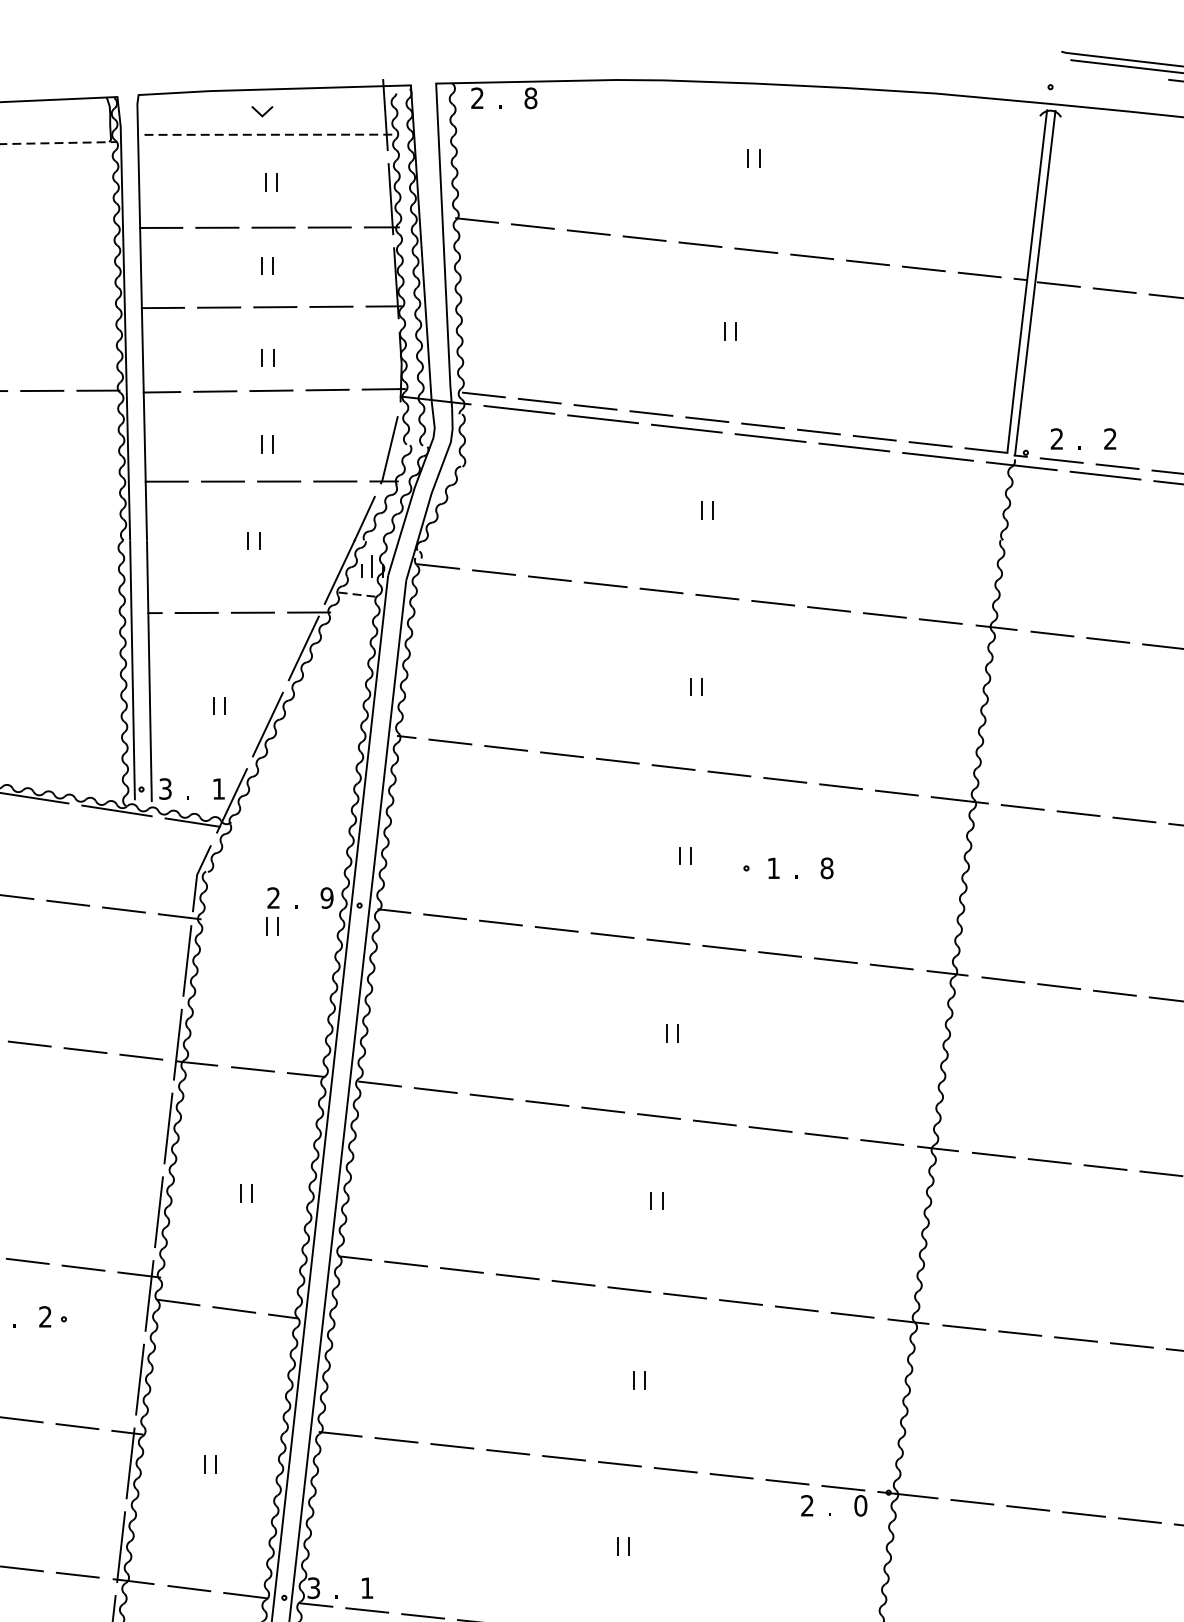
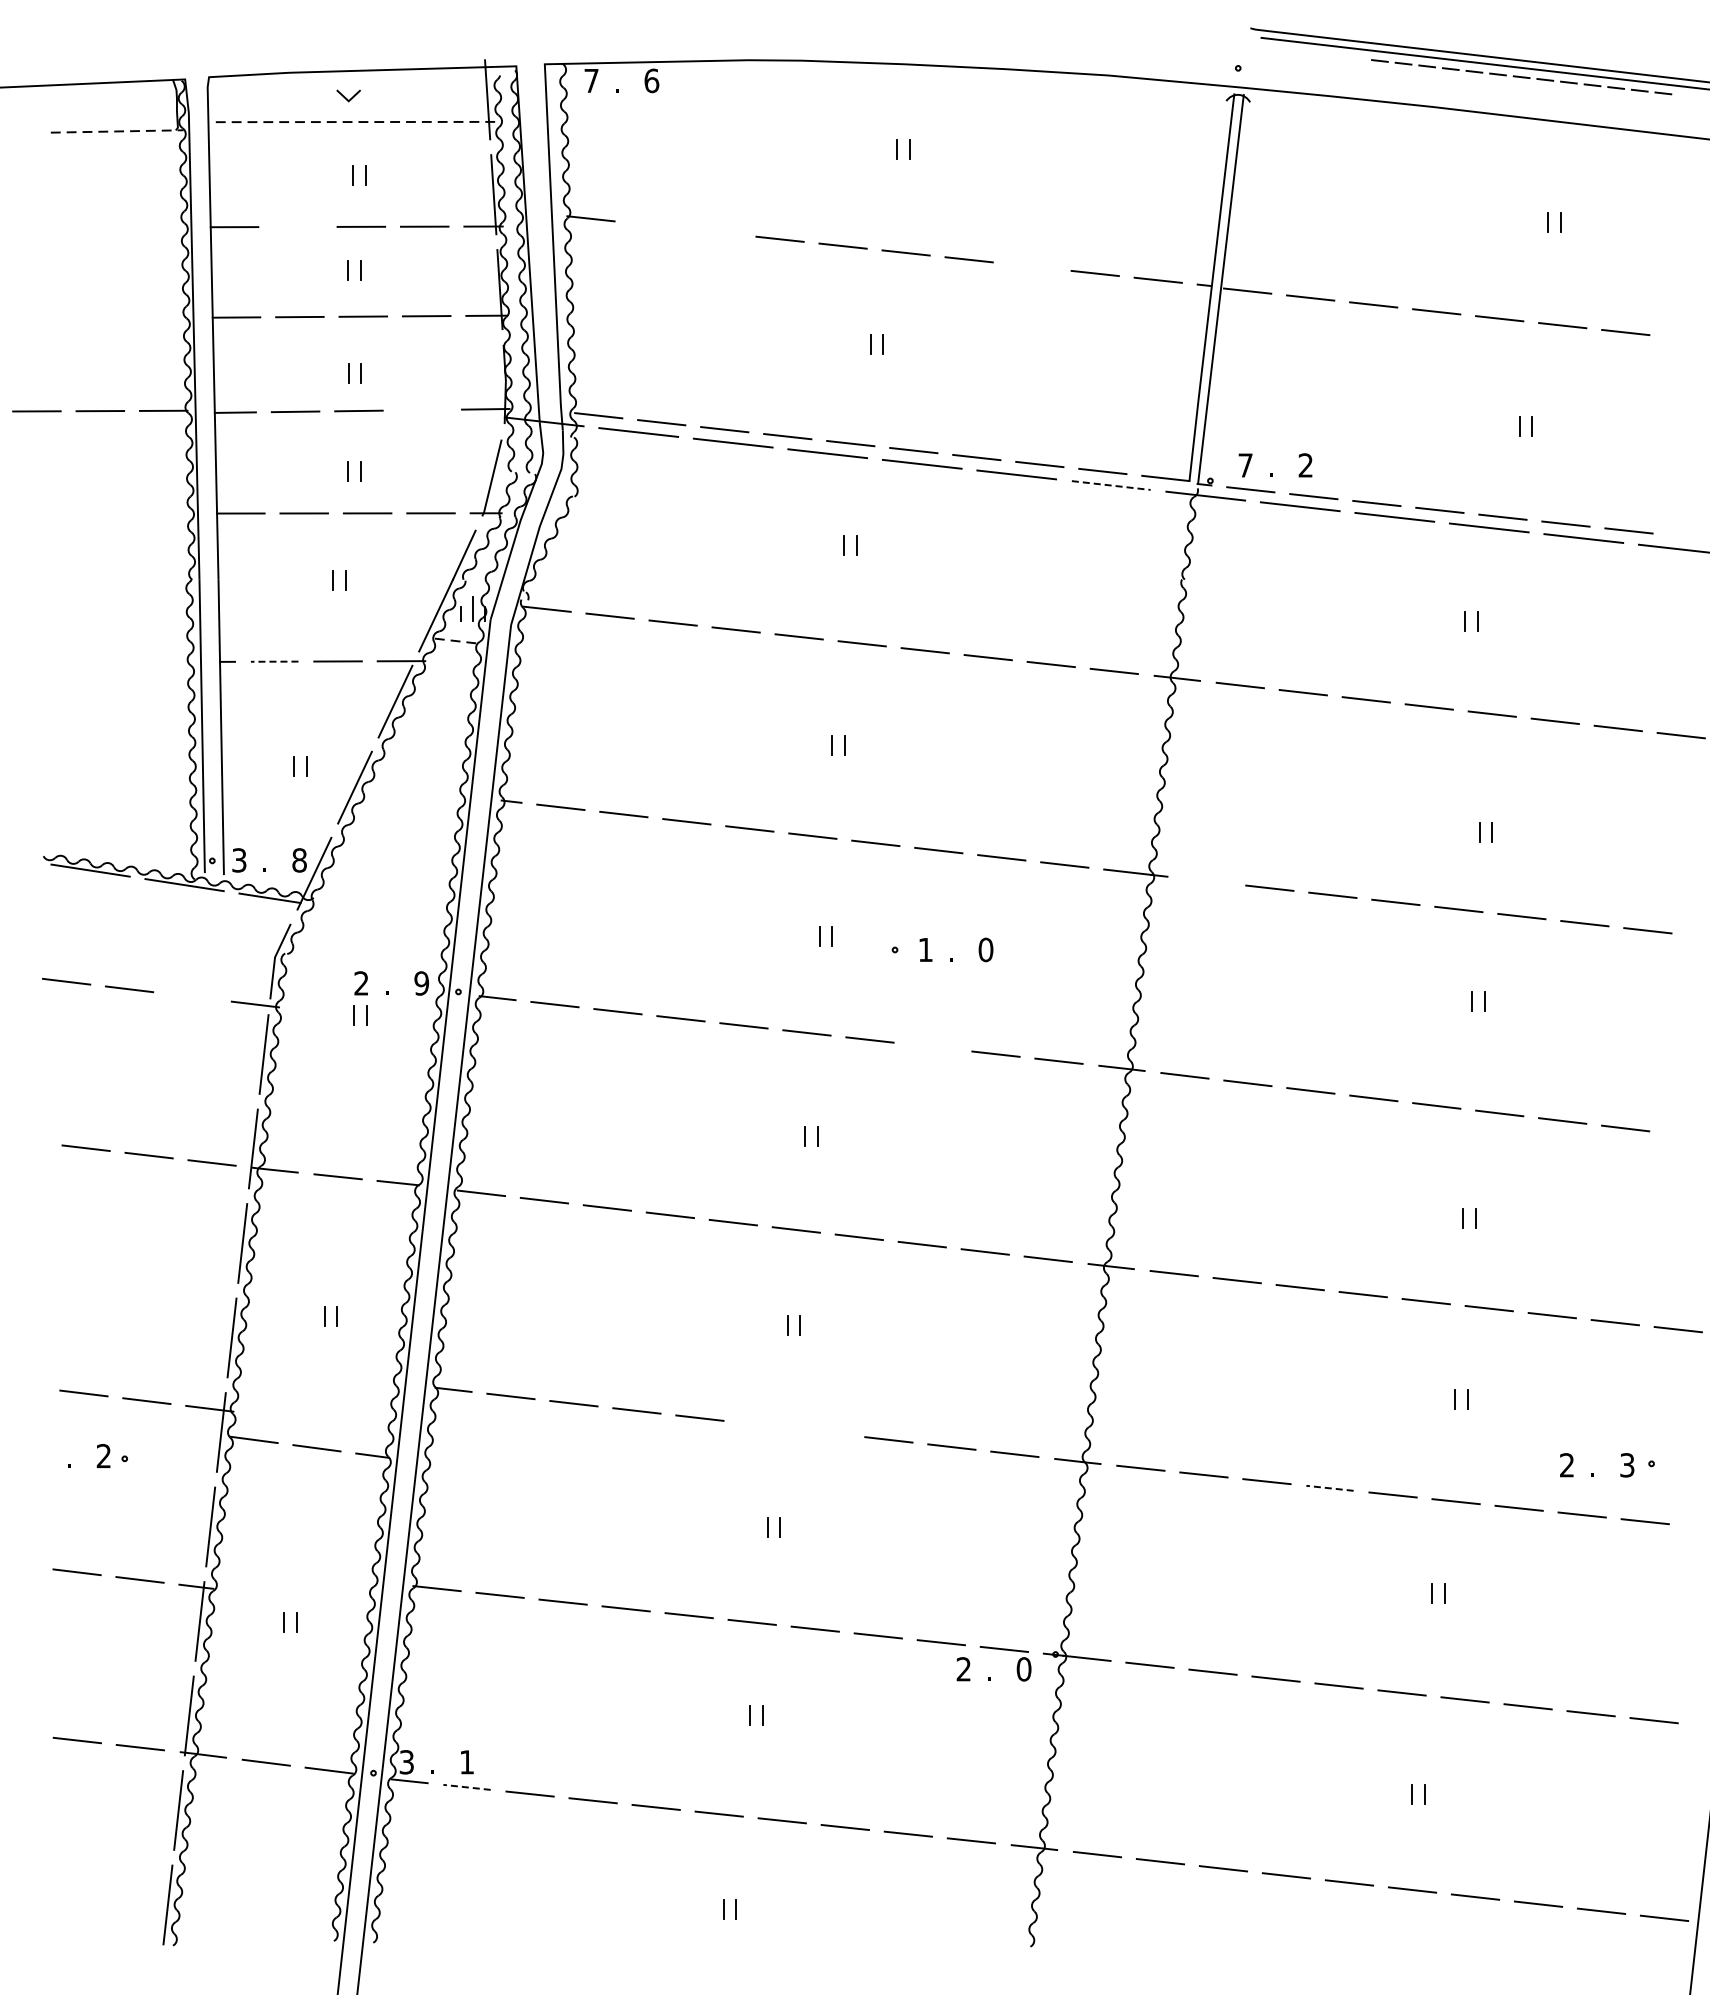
text: (477, 97) -> (591, 80), 2 -> 7
text: (530, 97) -> (651, 80), 8 -> 6
line: (532, 226) -> (653, 225), removed
line: (216, 227) -> (297, 226), removed
line: (588, 232) -> (716, 232), removed
line: (867, 262) -> (1031, 266), removed
line: (327, 389) -> (422, 409), removed
text: (1057, 439) -> (1245, 465), 2 -> 7
line: (938, 456) -> (1111, 485), solid -> dashed
line: (196, 612) -> (274, 661), solid -> dashed
text: (218, 789) -> (299, 860), 1 -> 8
line: (1022, 806) -> (1206, 880), removed
text: (826, 867) -> (985, 949), 8 -> 0
line: (123, 909) -> (192, 996), removed
line: (779, 953) -> (932, 1046), removed
line: (629, 1289) -> (762, 1425), removed
line: (684, 1295) -> (825, 1432), removed
line: (1132, 1345) -> (1330, 1488), solid -> dashed
line: (367, 1610) -> (467, 1787), solid -> dashed

